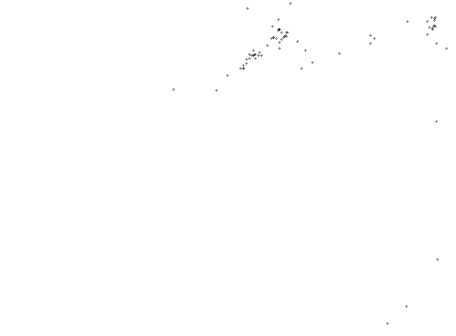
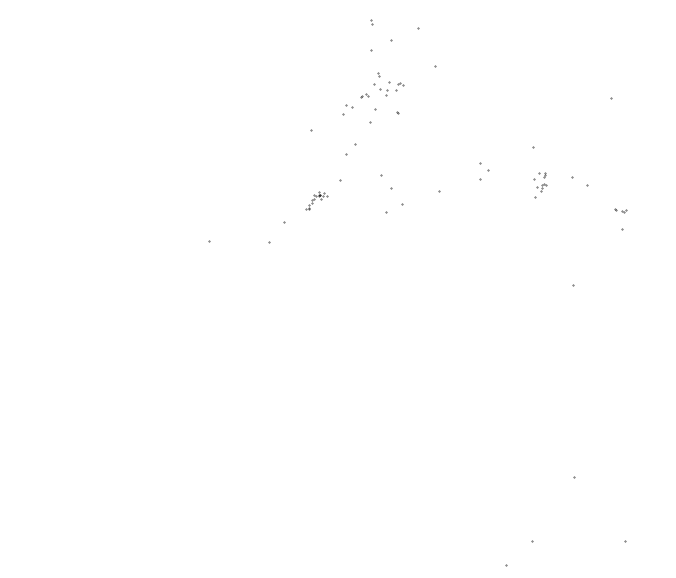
part: (431, 25) -> (540, 185), moved
part: (278, 38) -> (355, 171), removed
part: (372, 38) -> (484, 171), size x1.4
part: (250, 59) -> (316, 200), size x0.7

